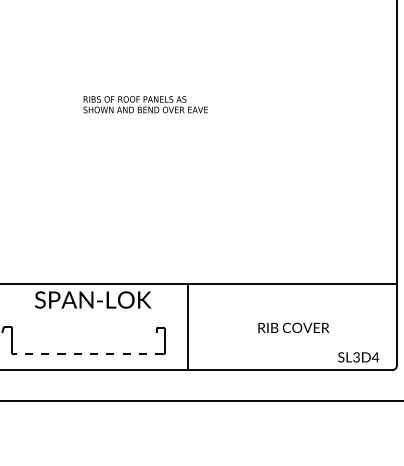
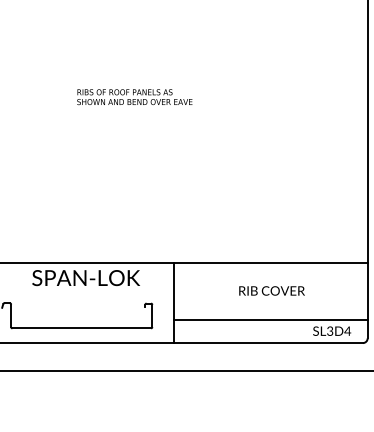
text: (293, 327) -> (271, 290), moved
line: (292, 344) -> (270, 319), added
line: (88, 354) -> (81, 328), dashed -> solid

